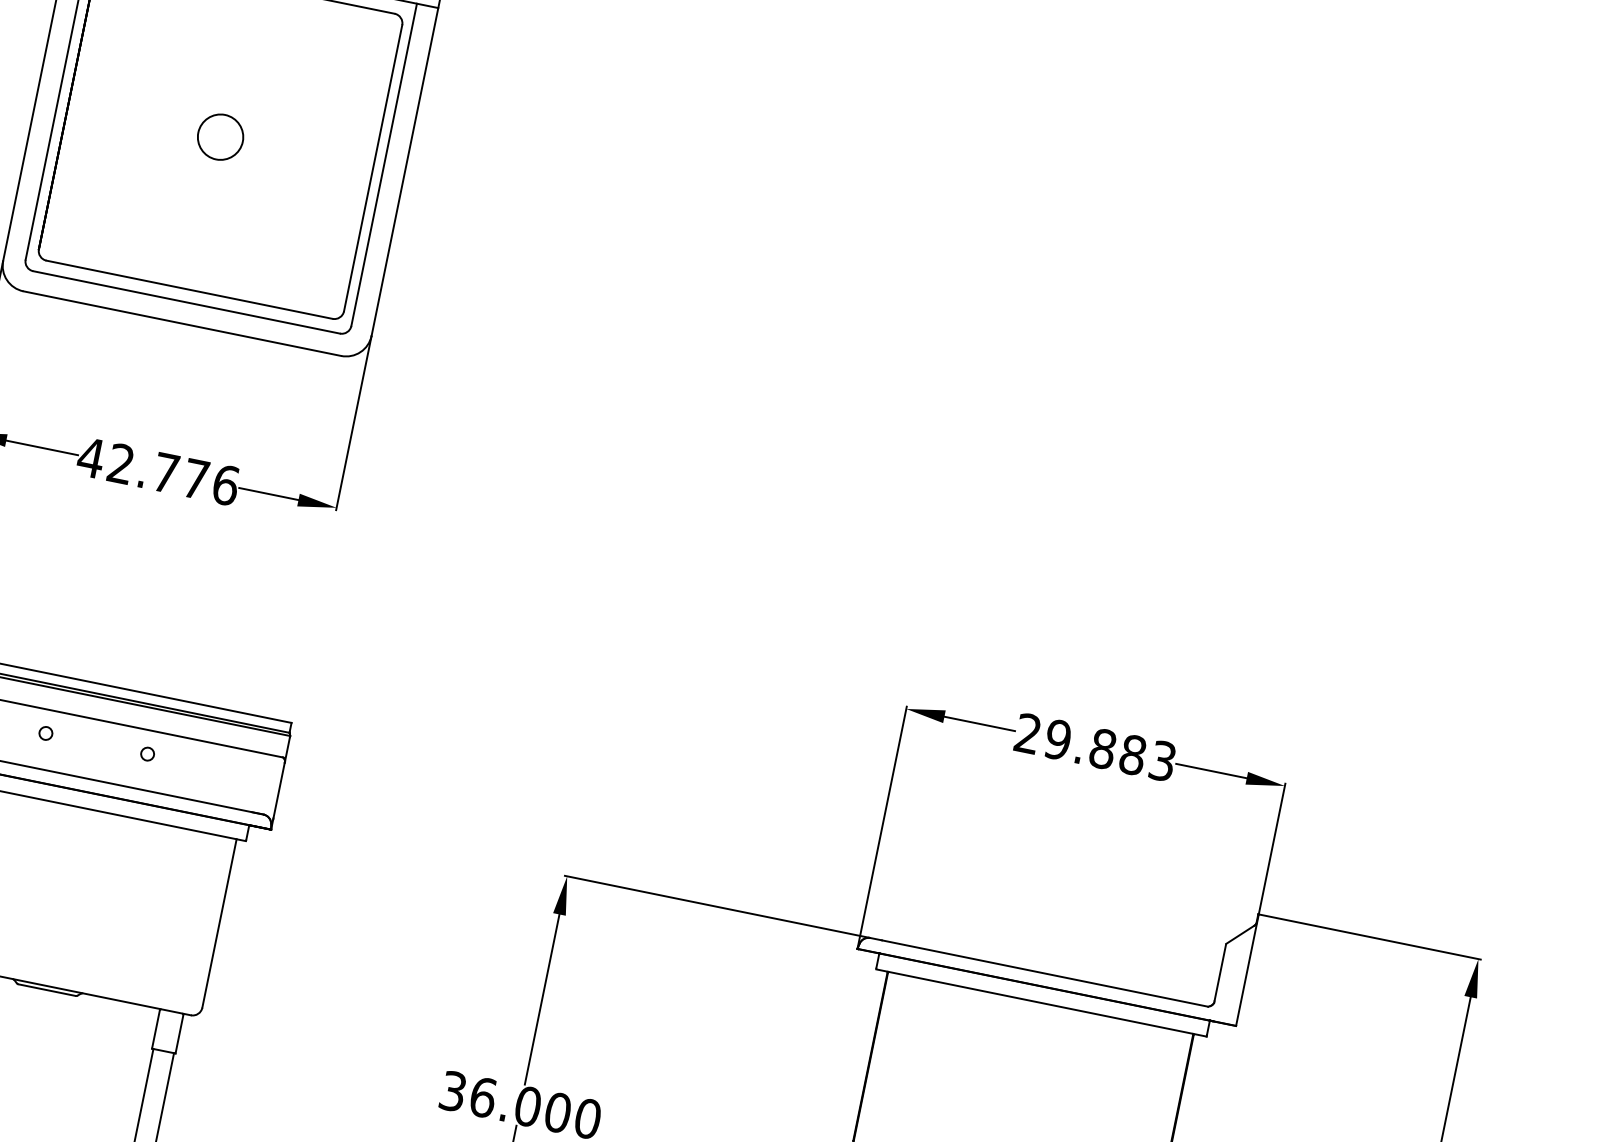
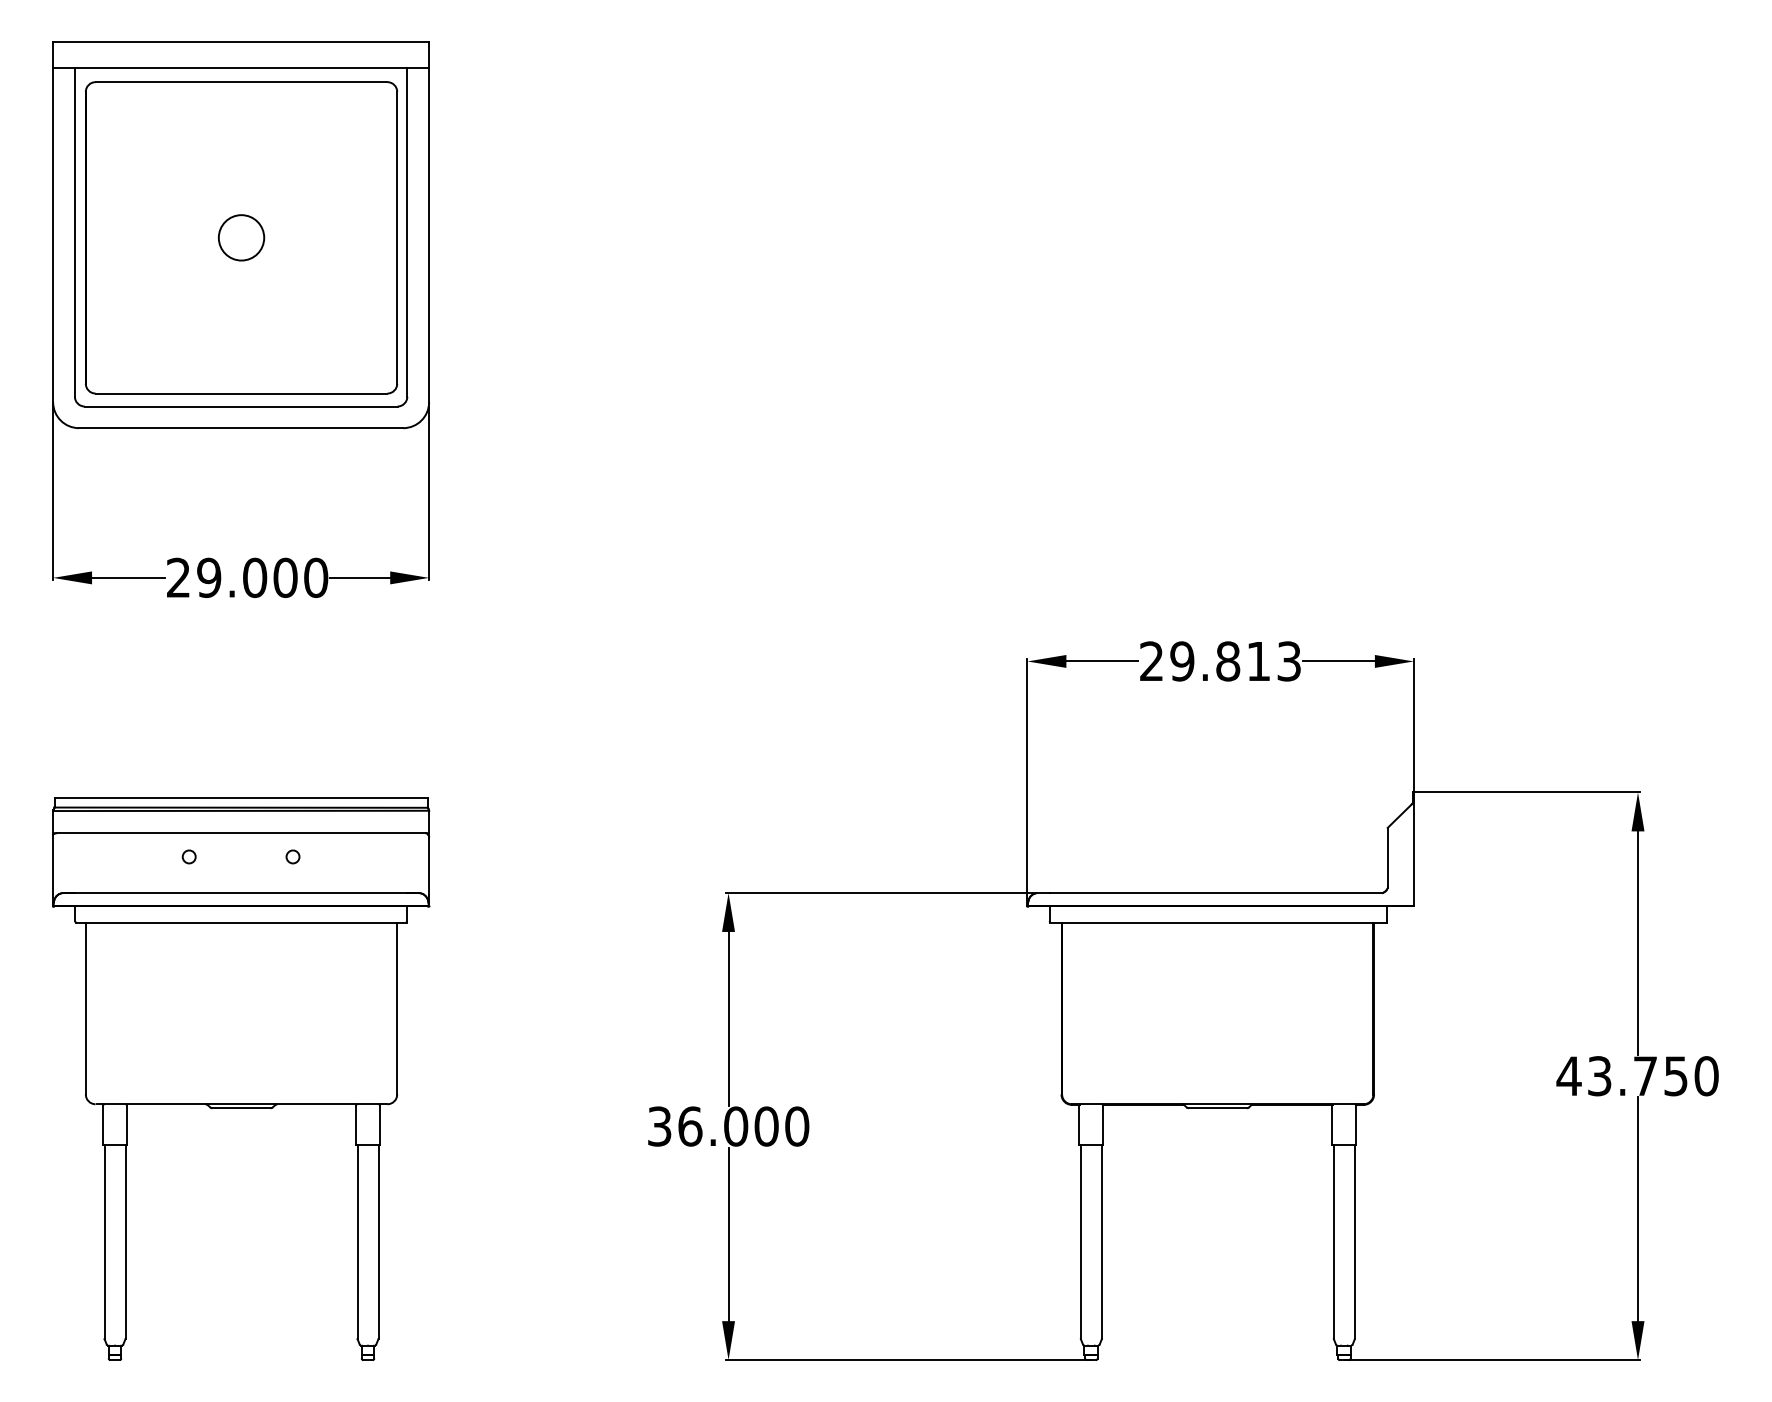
text: (157, 471) -> (246, 577), 42.776 -> 29.000
text: (1132, 755) -> (1258, 661), 29.883 -> 29.813

